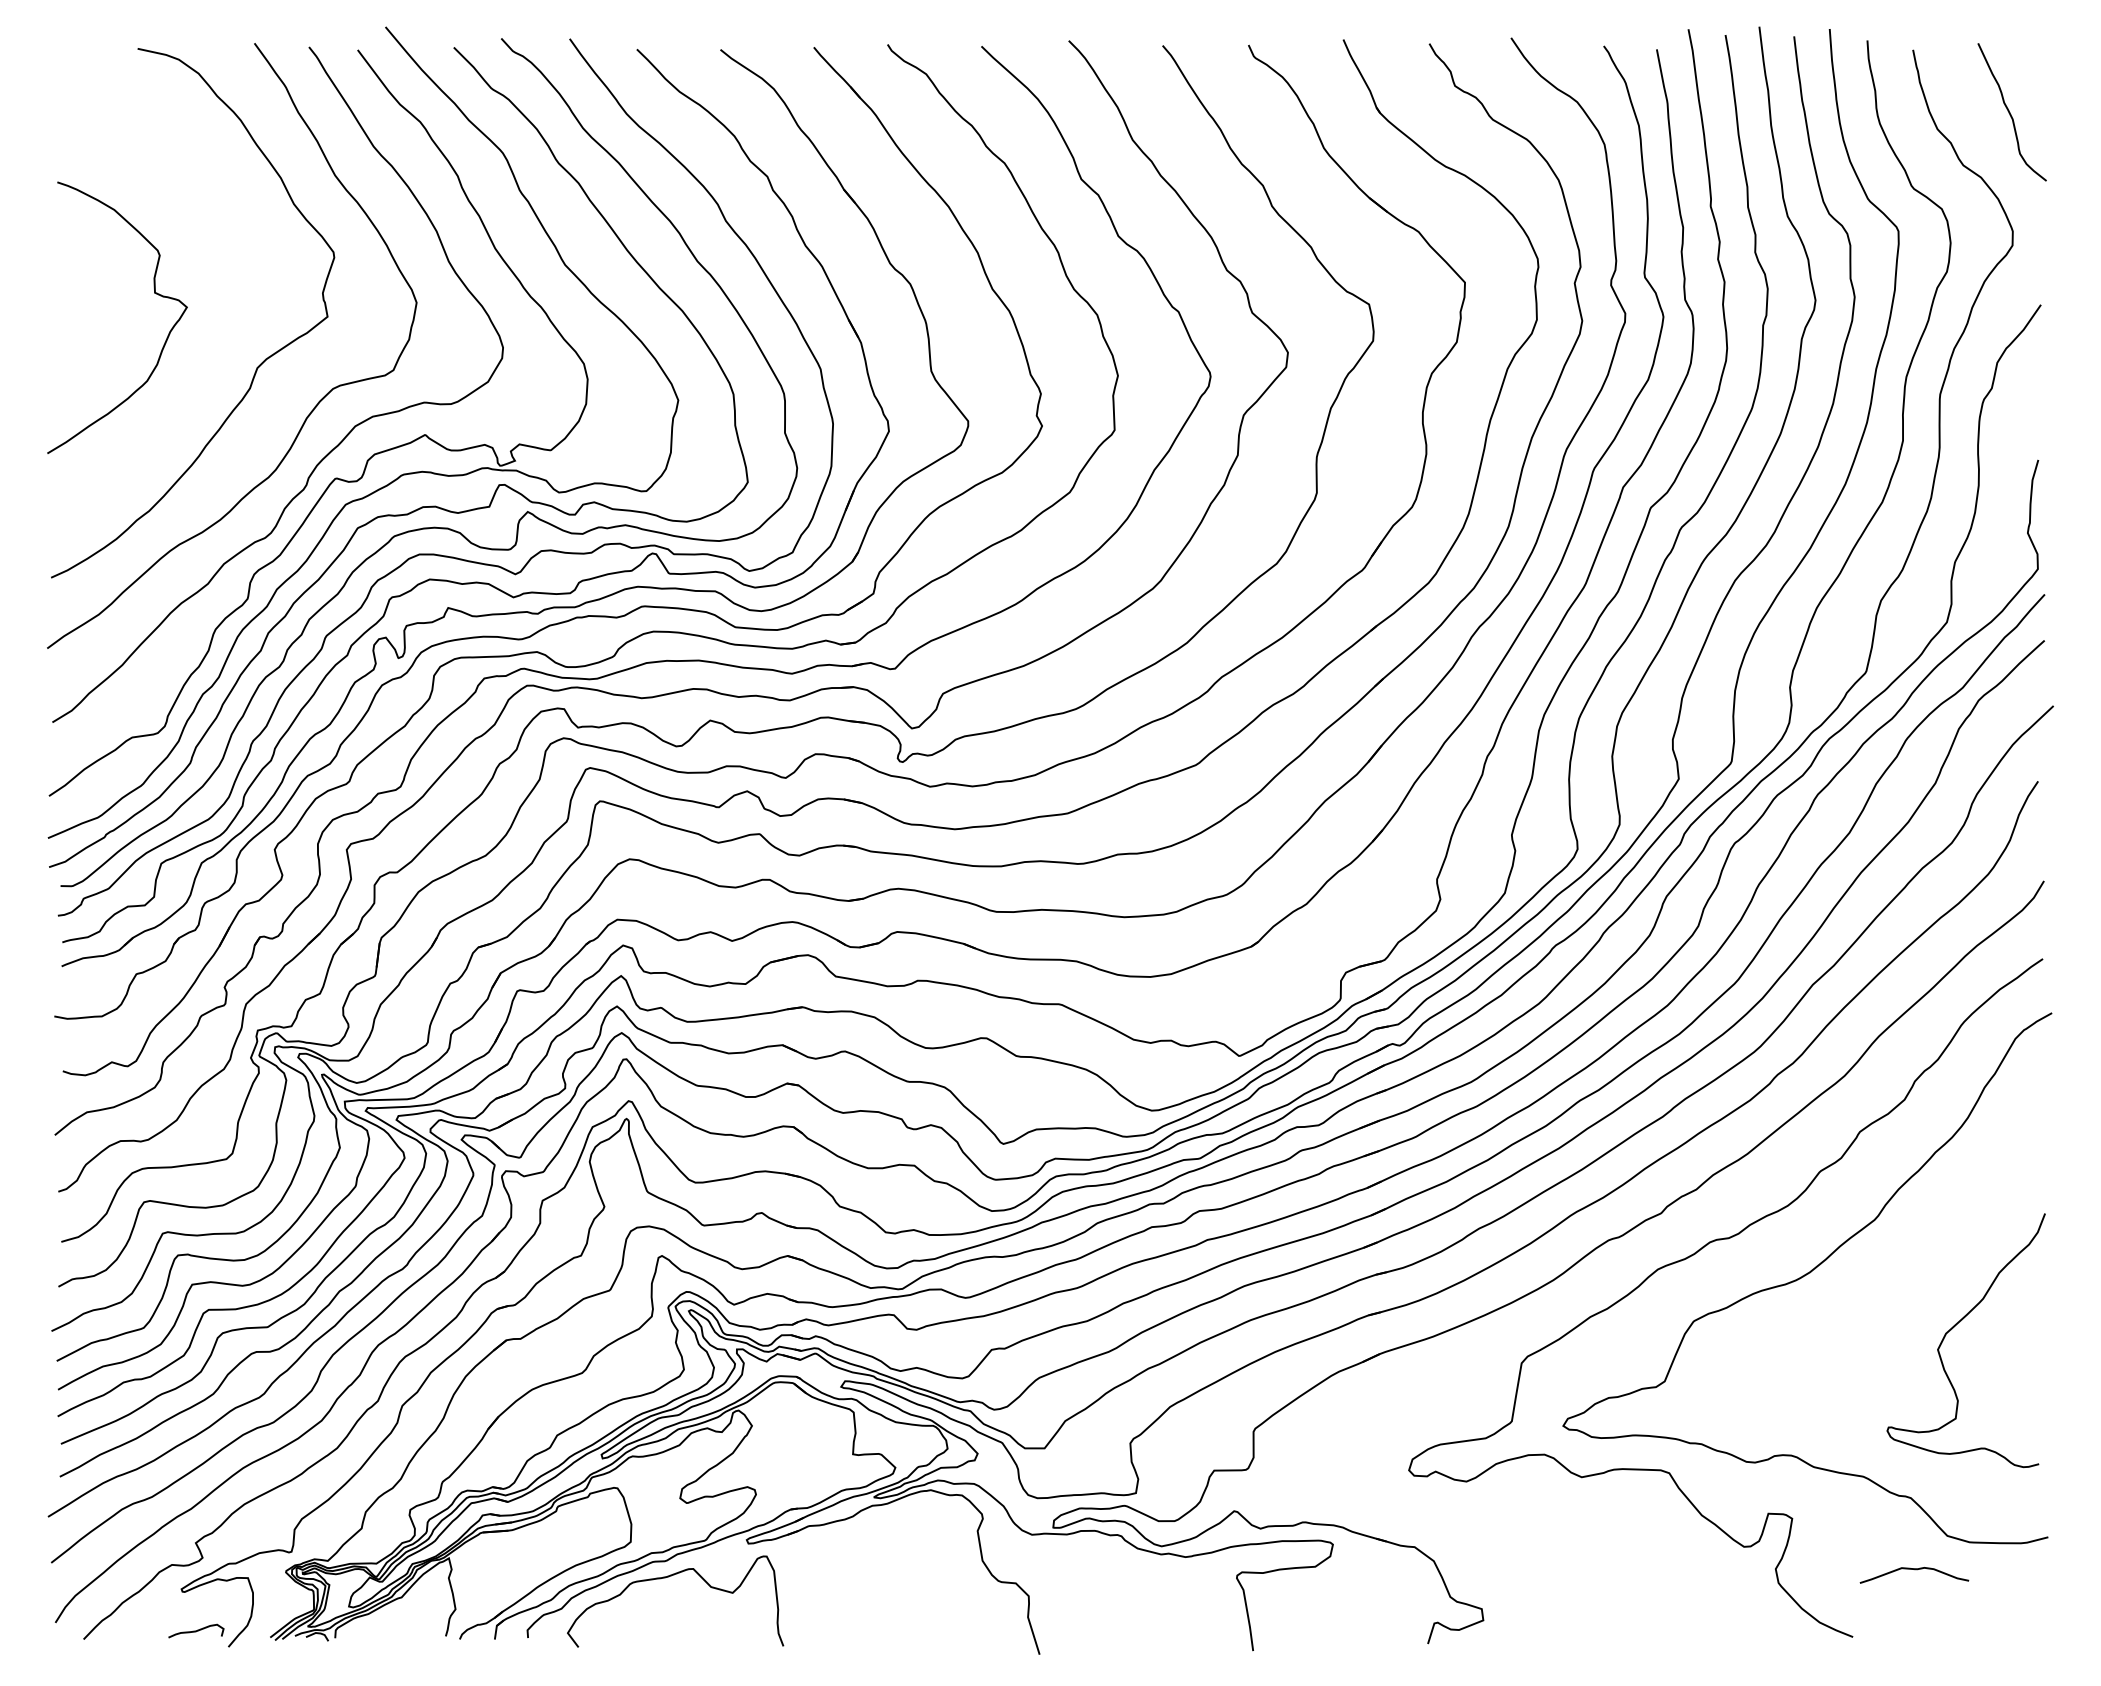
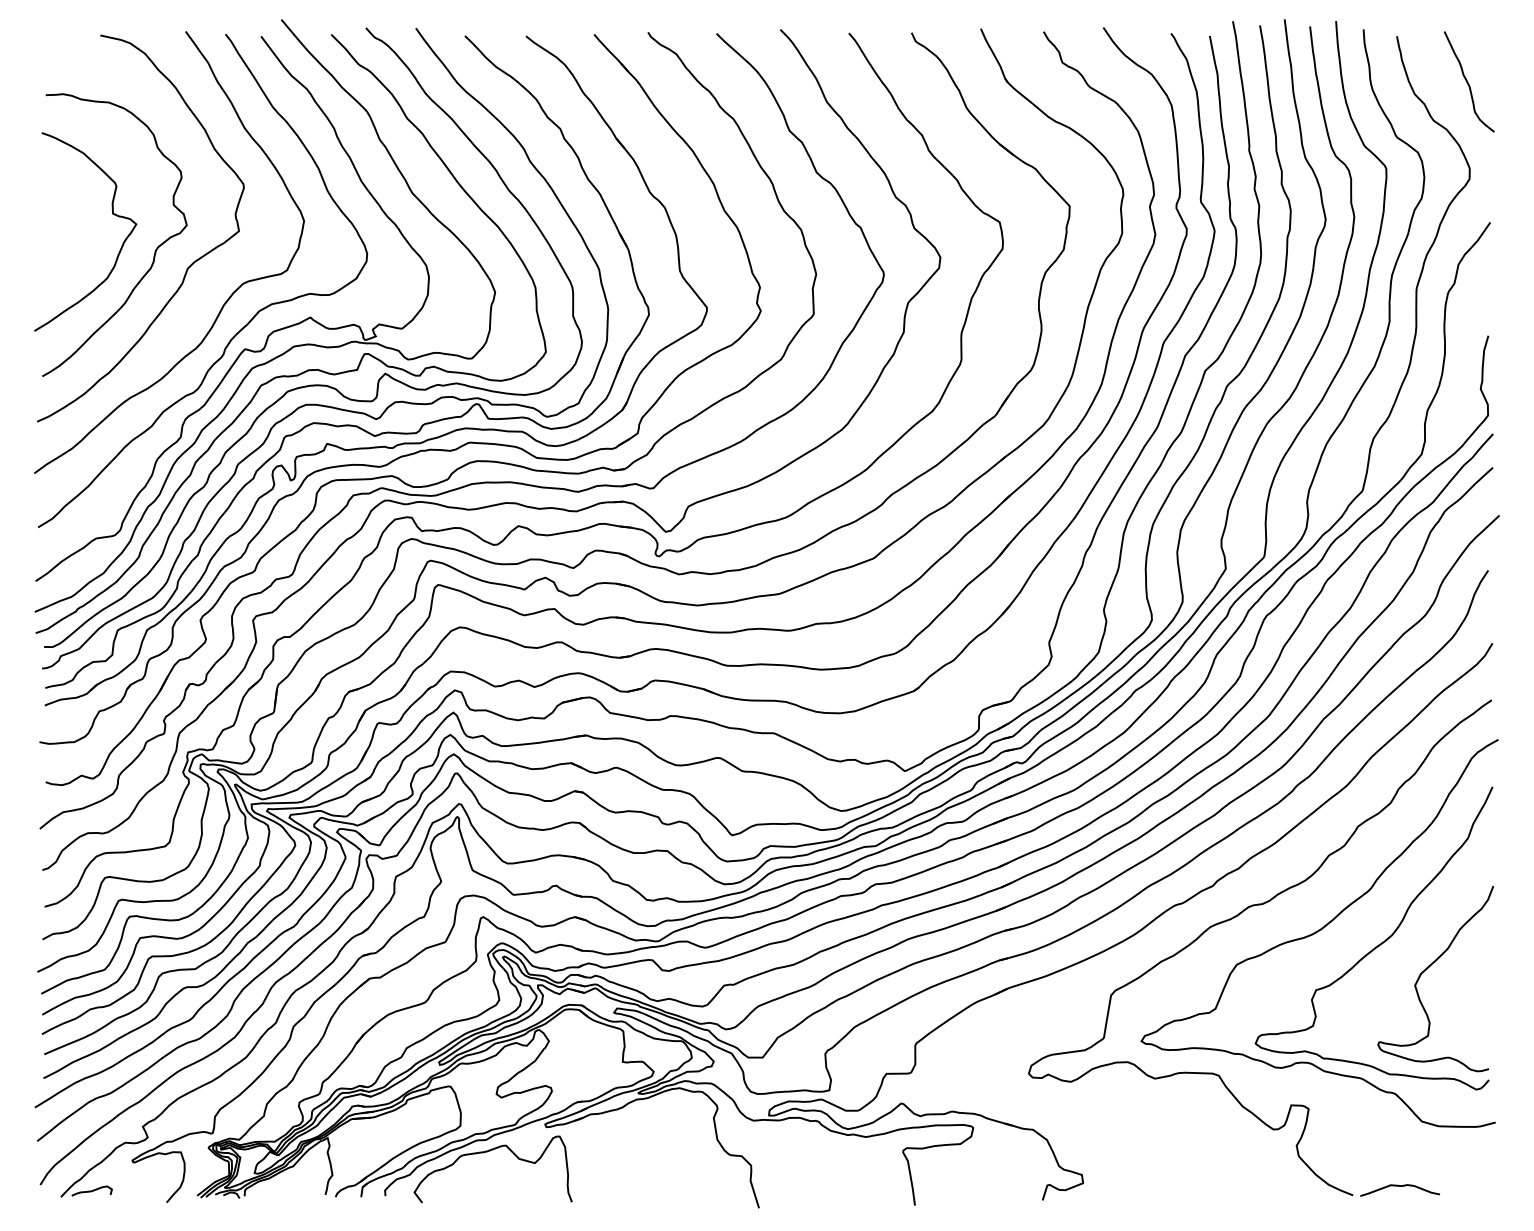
curve: (212, 343) -> (155, 250), added
curve: (1888, 1293) -> (1378, 944), added
curve: (1914, 1570) -> (1400, 1186), moved
curve: (196, 1630) -> (92, 1190), moved

